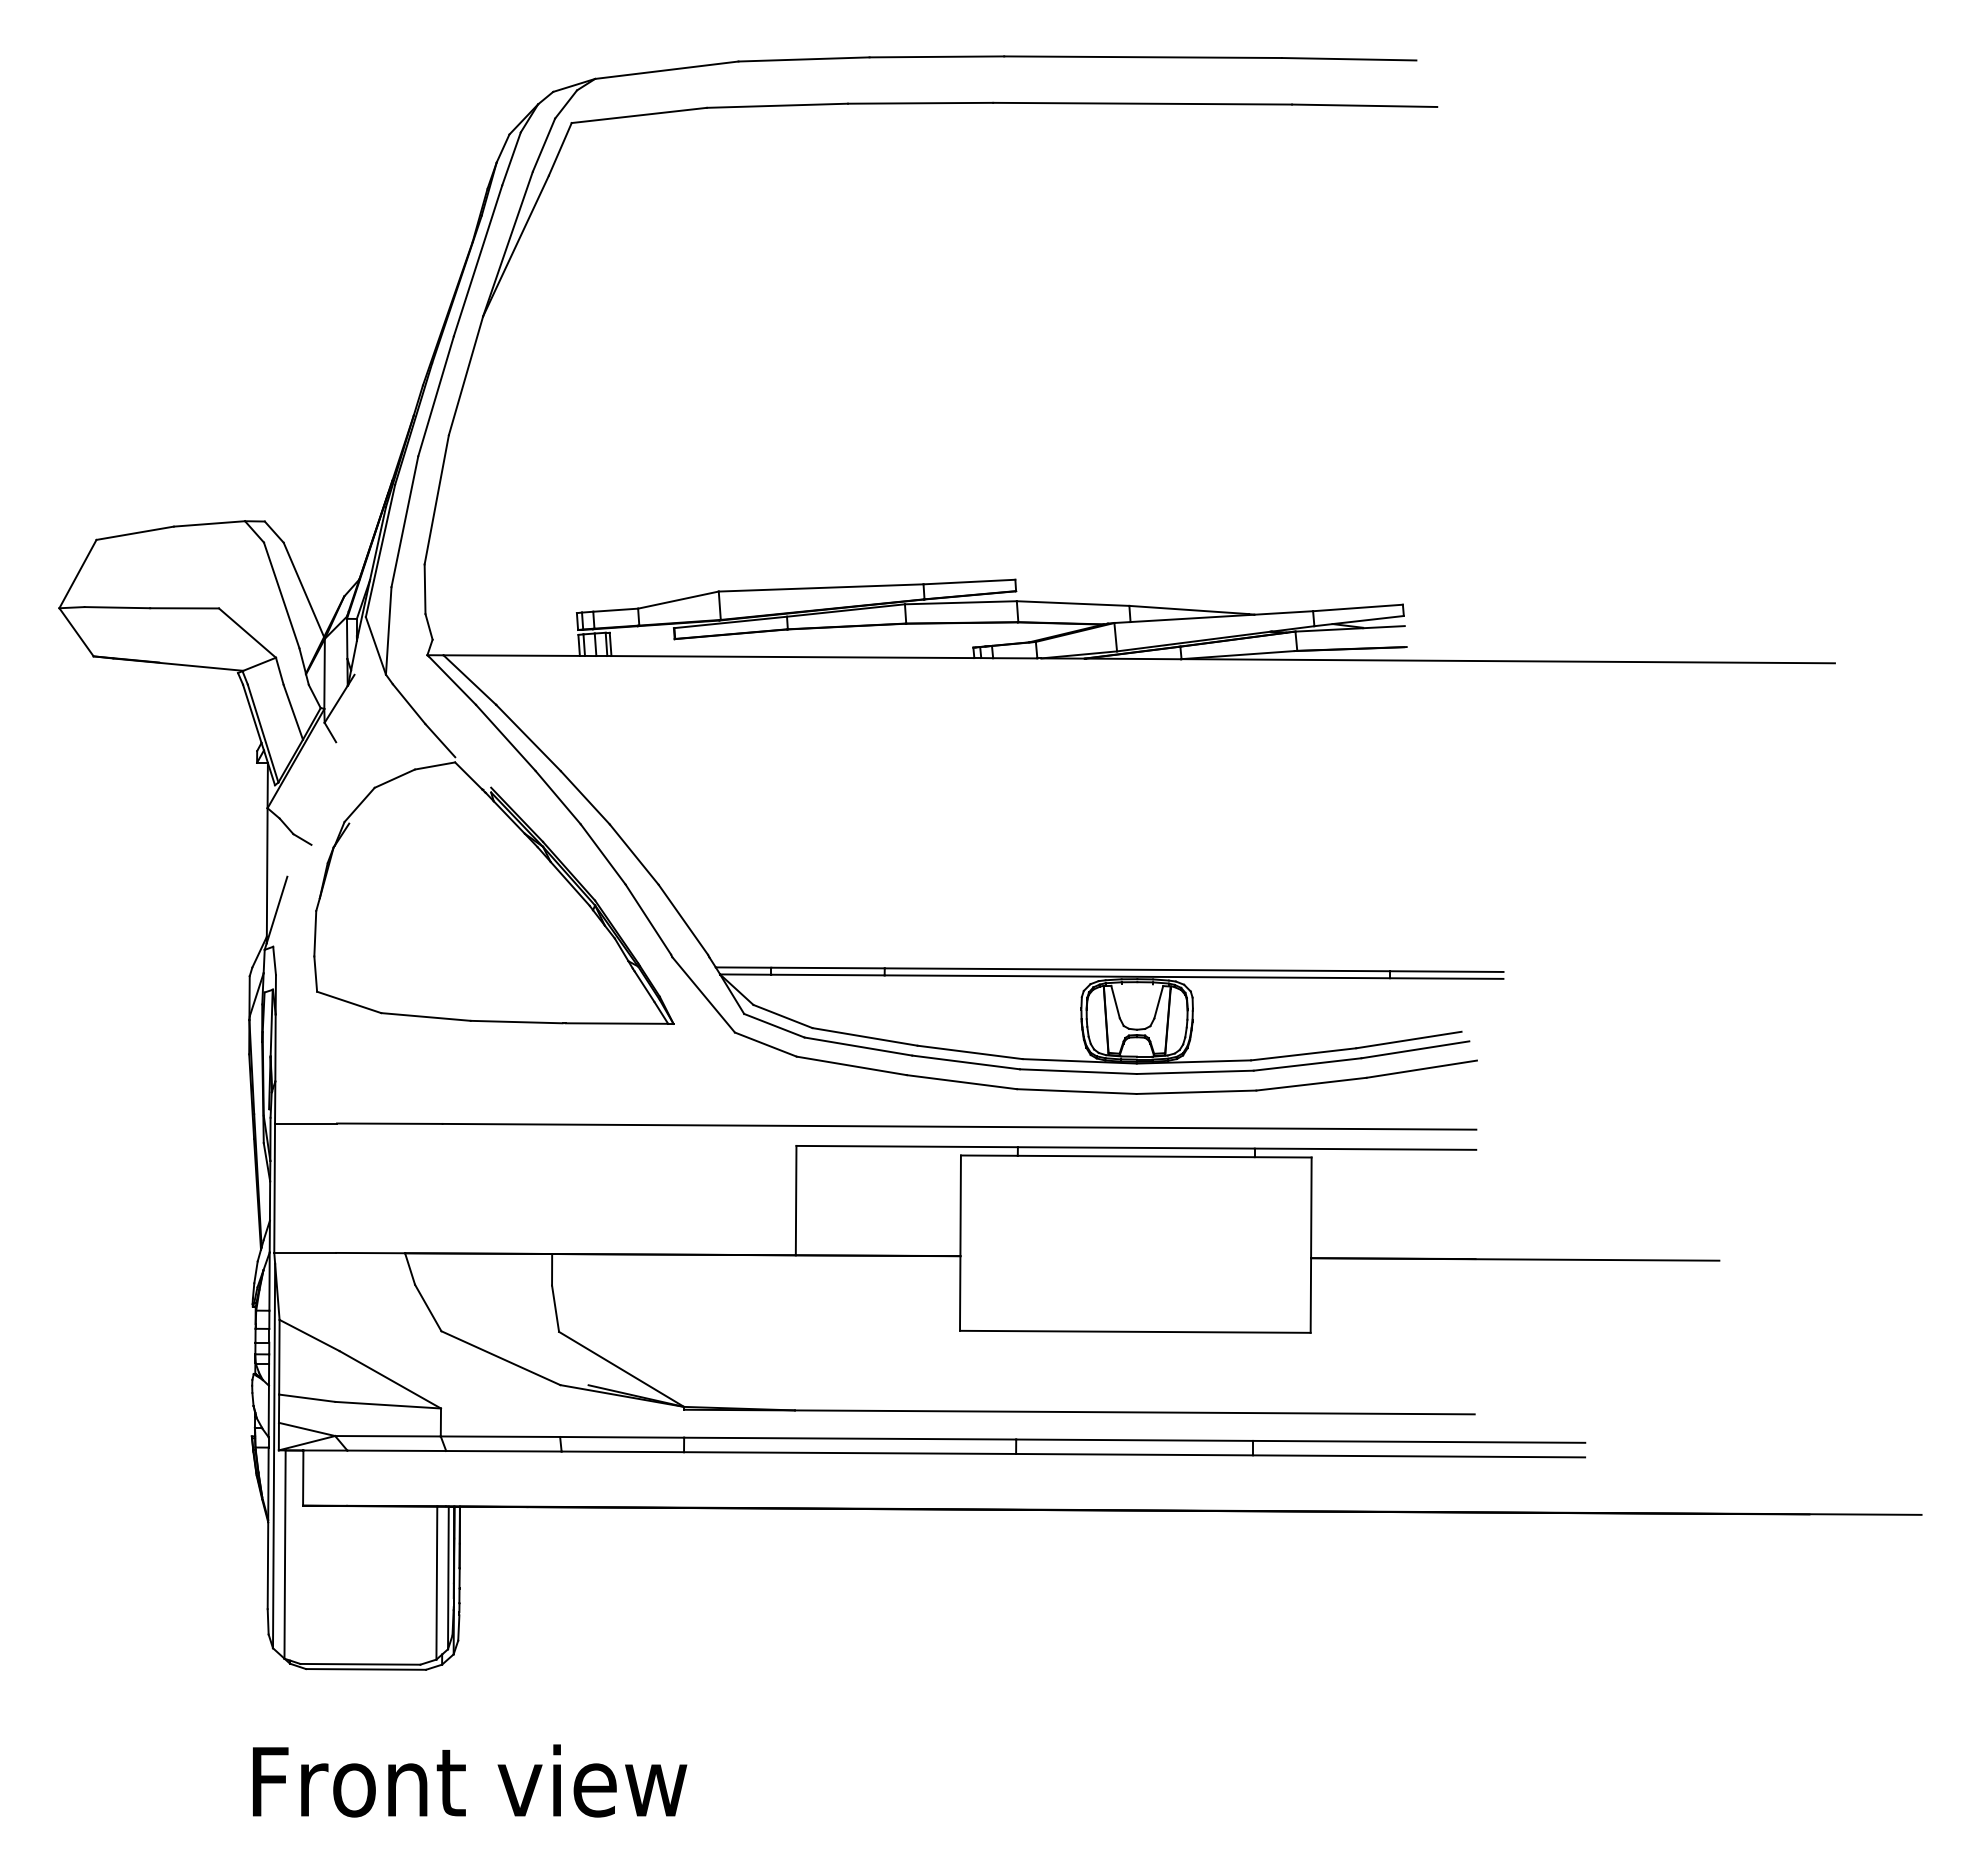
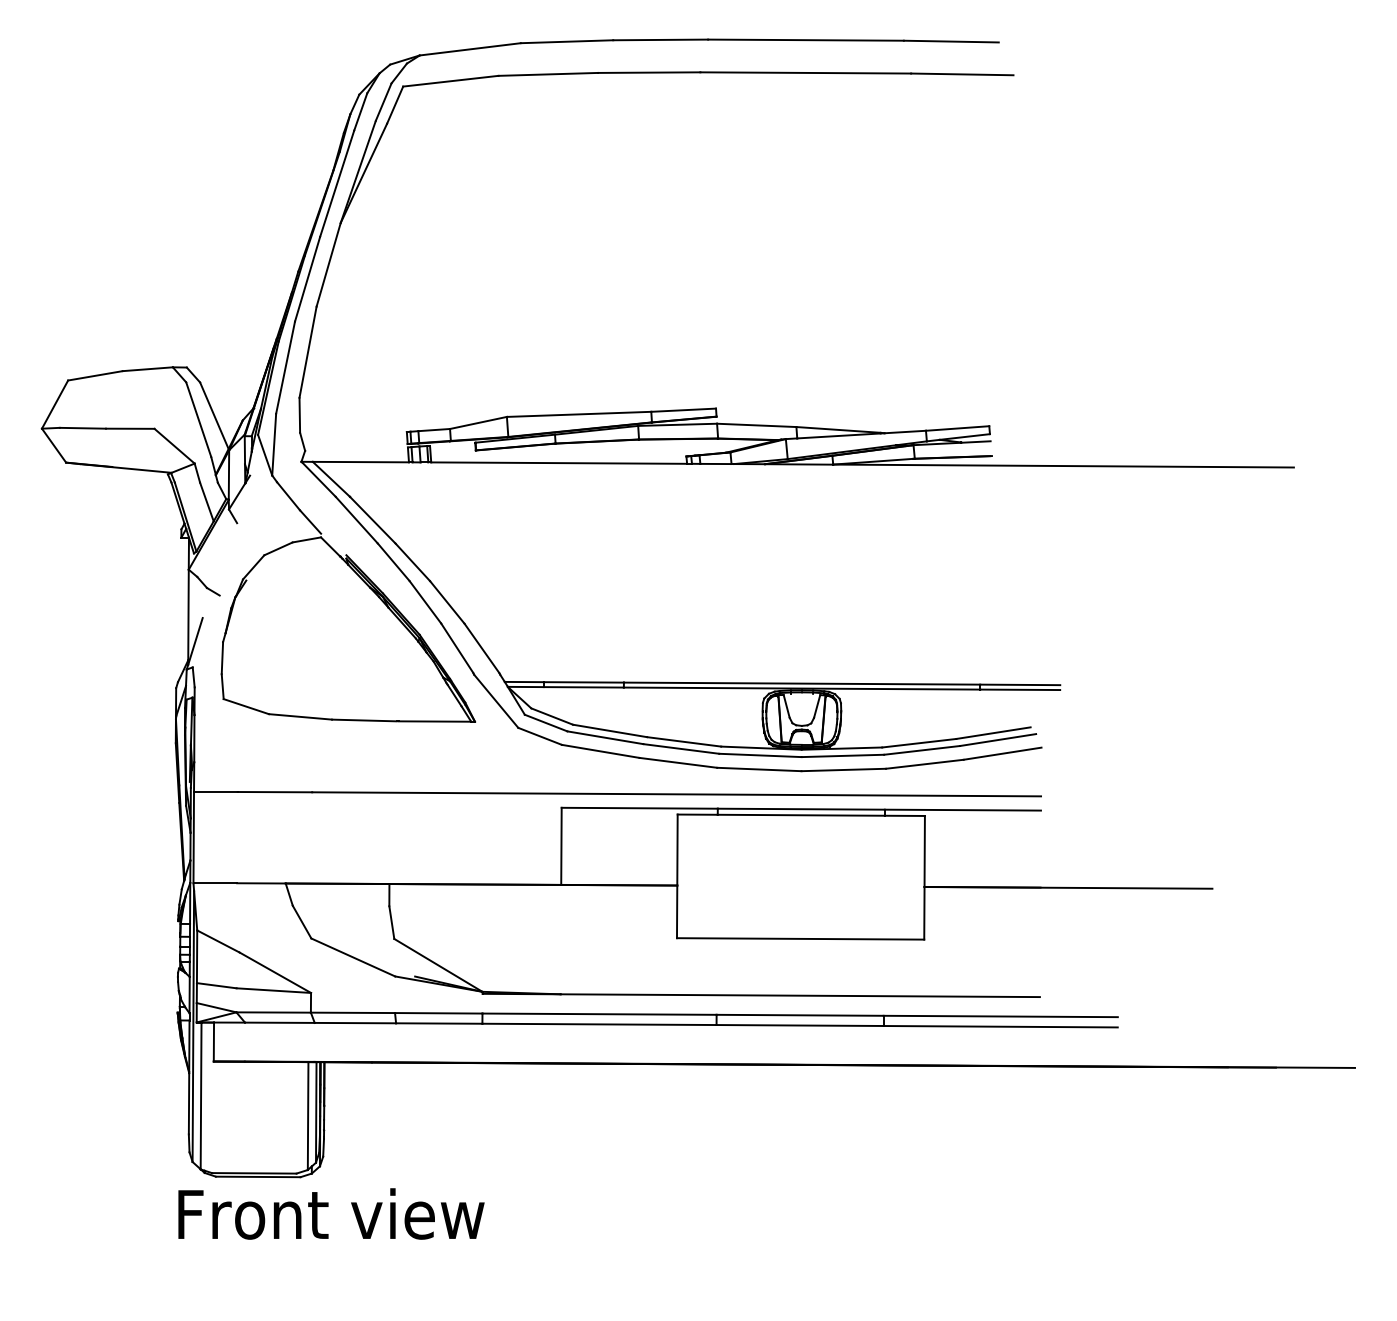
text: (470, 1780) -> (331, 1213), moved

